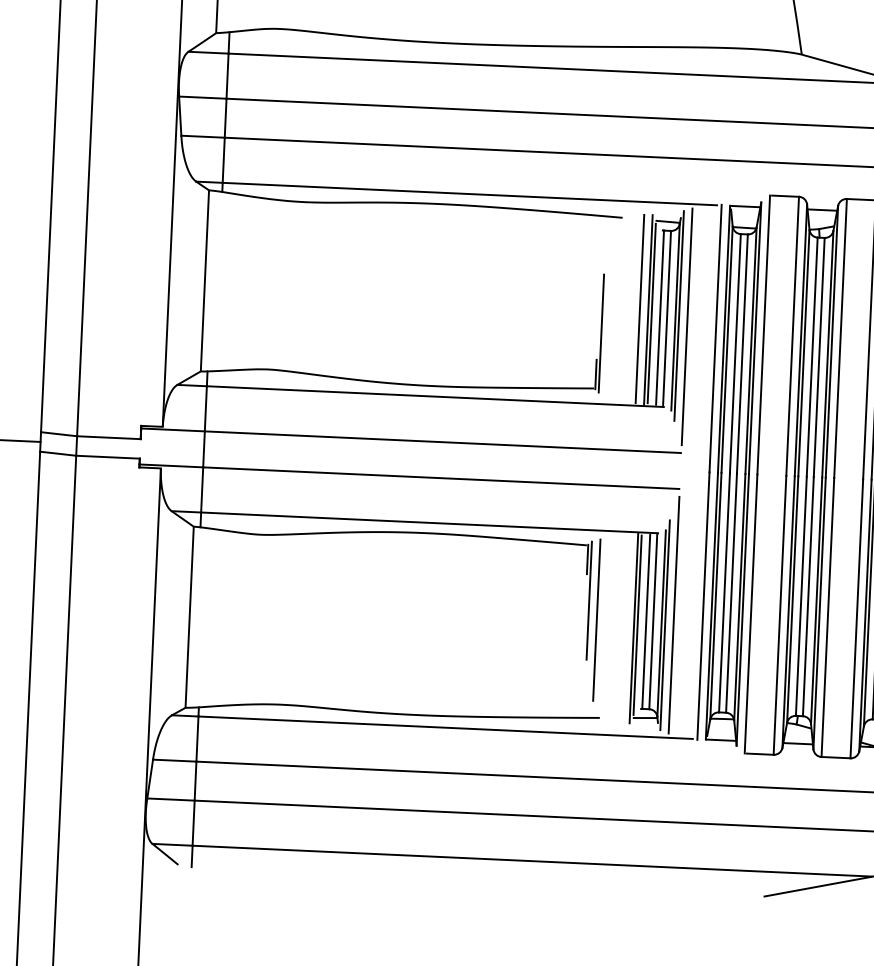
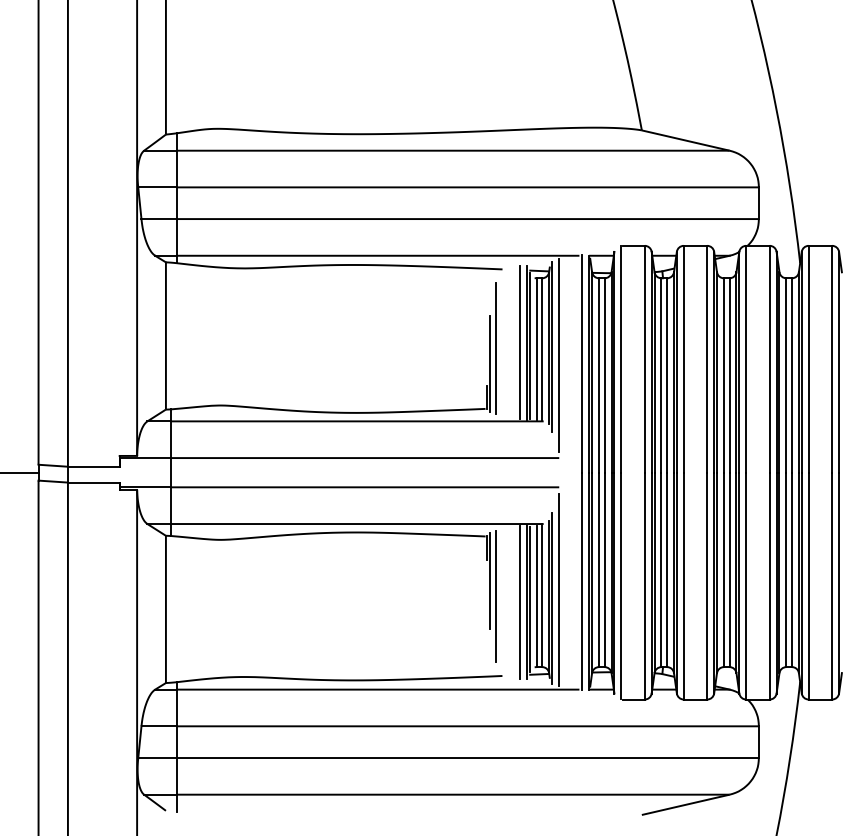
line: (610, 314) -> (496, 348), added
line: (624, 628) -> (519, 602), added

